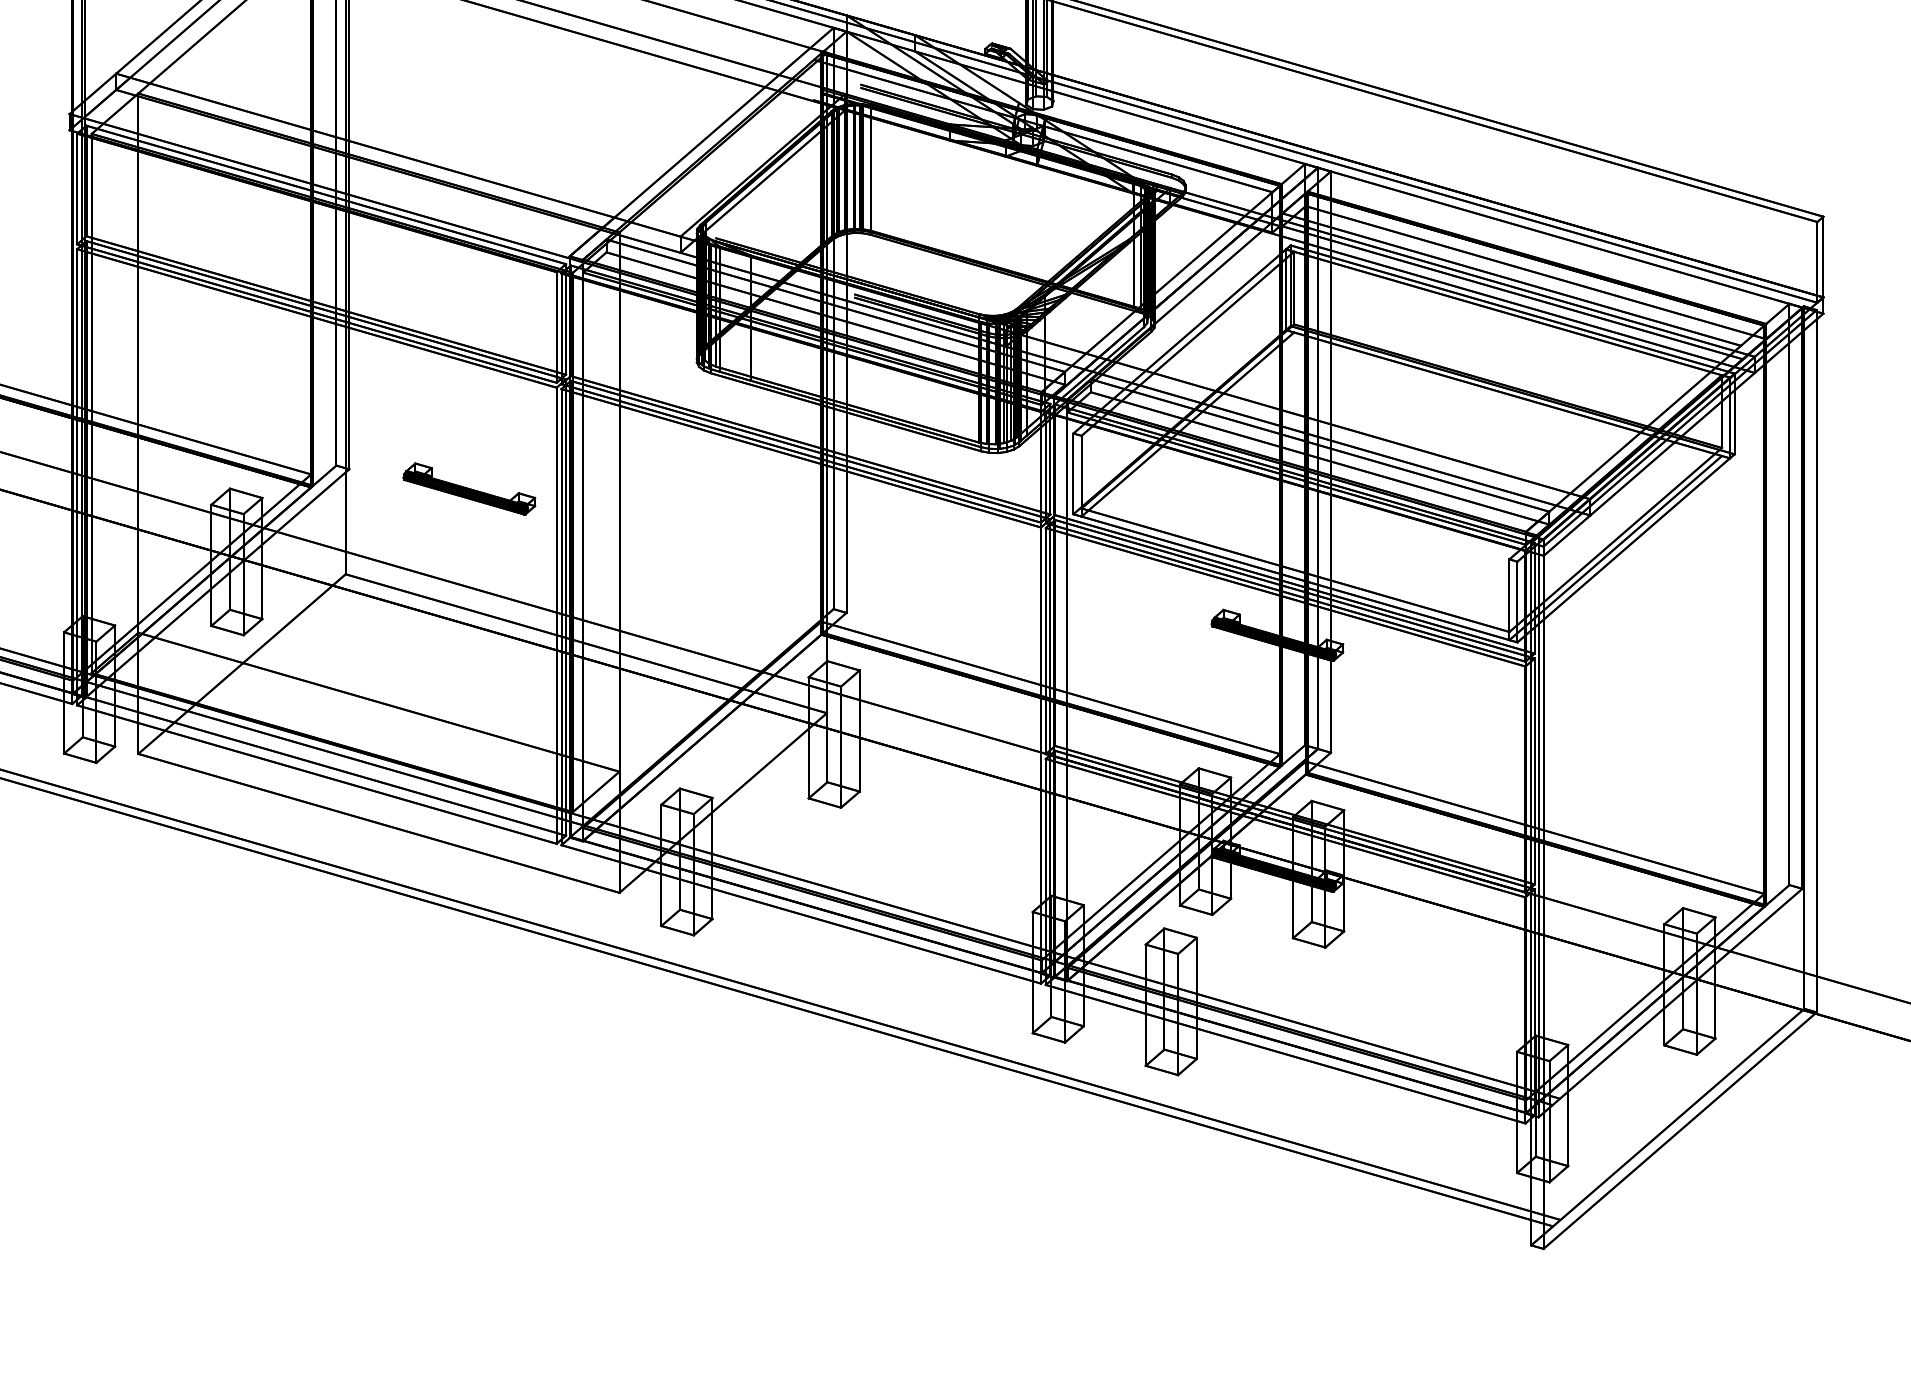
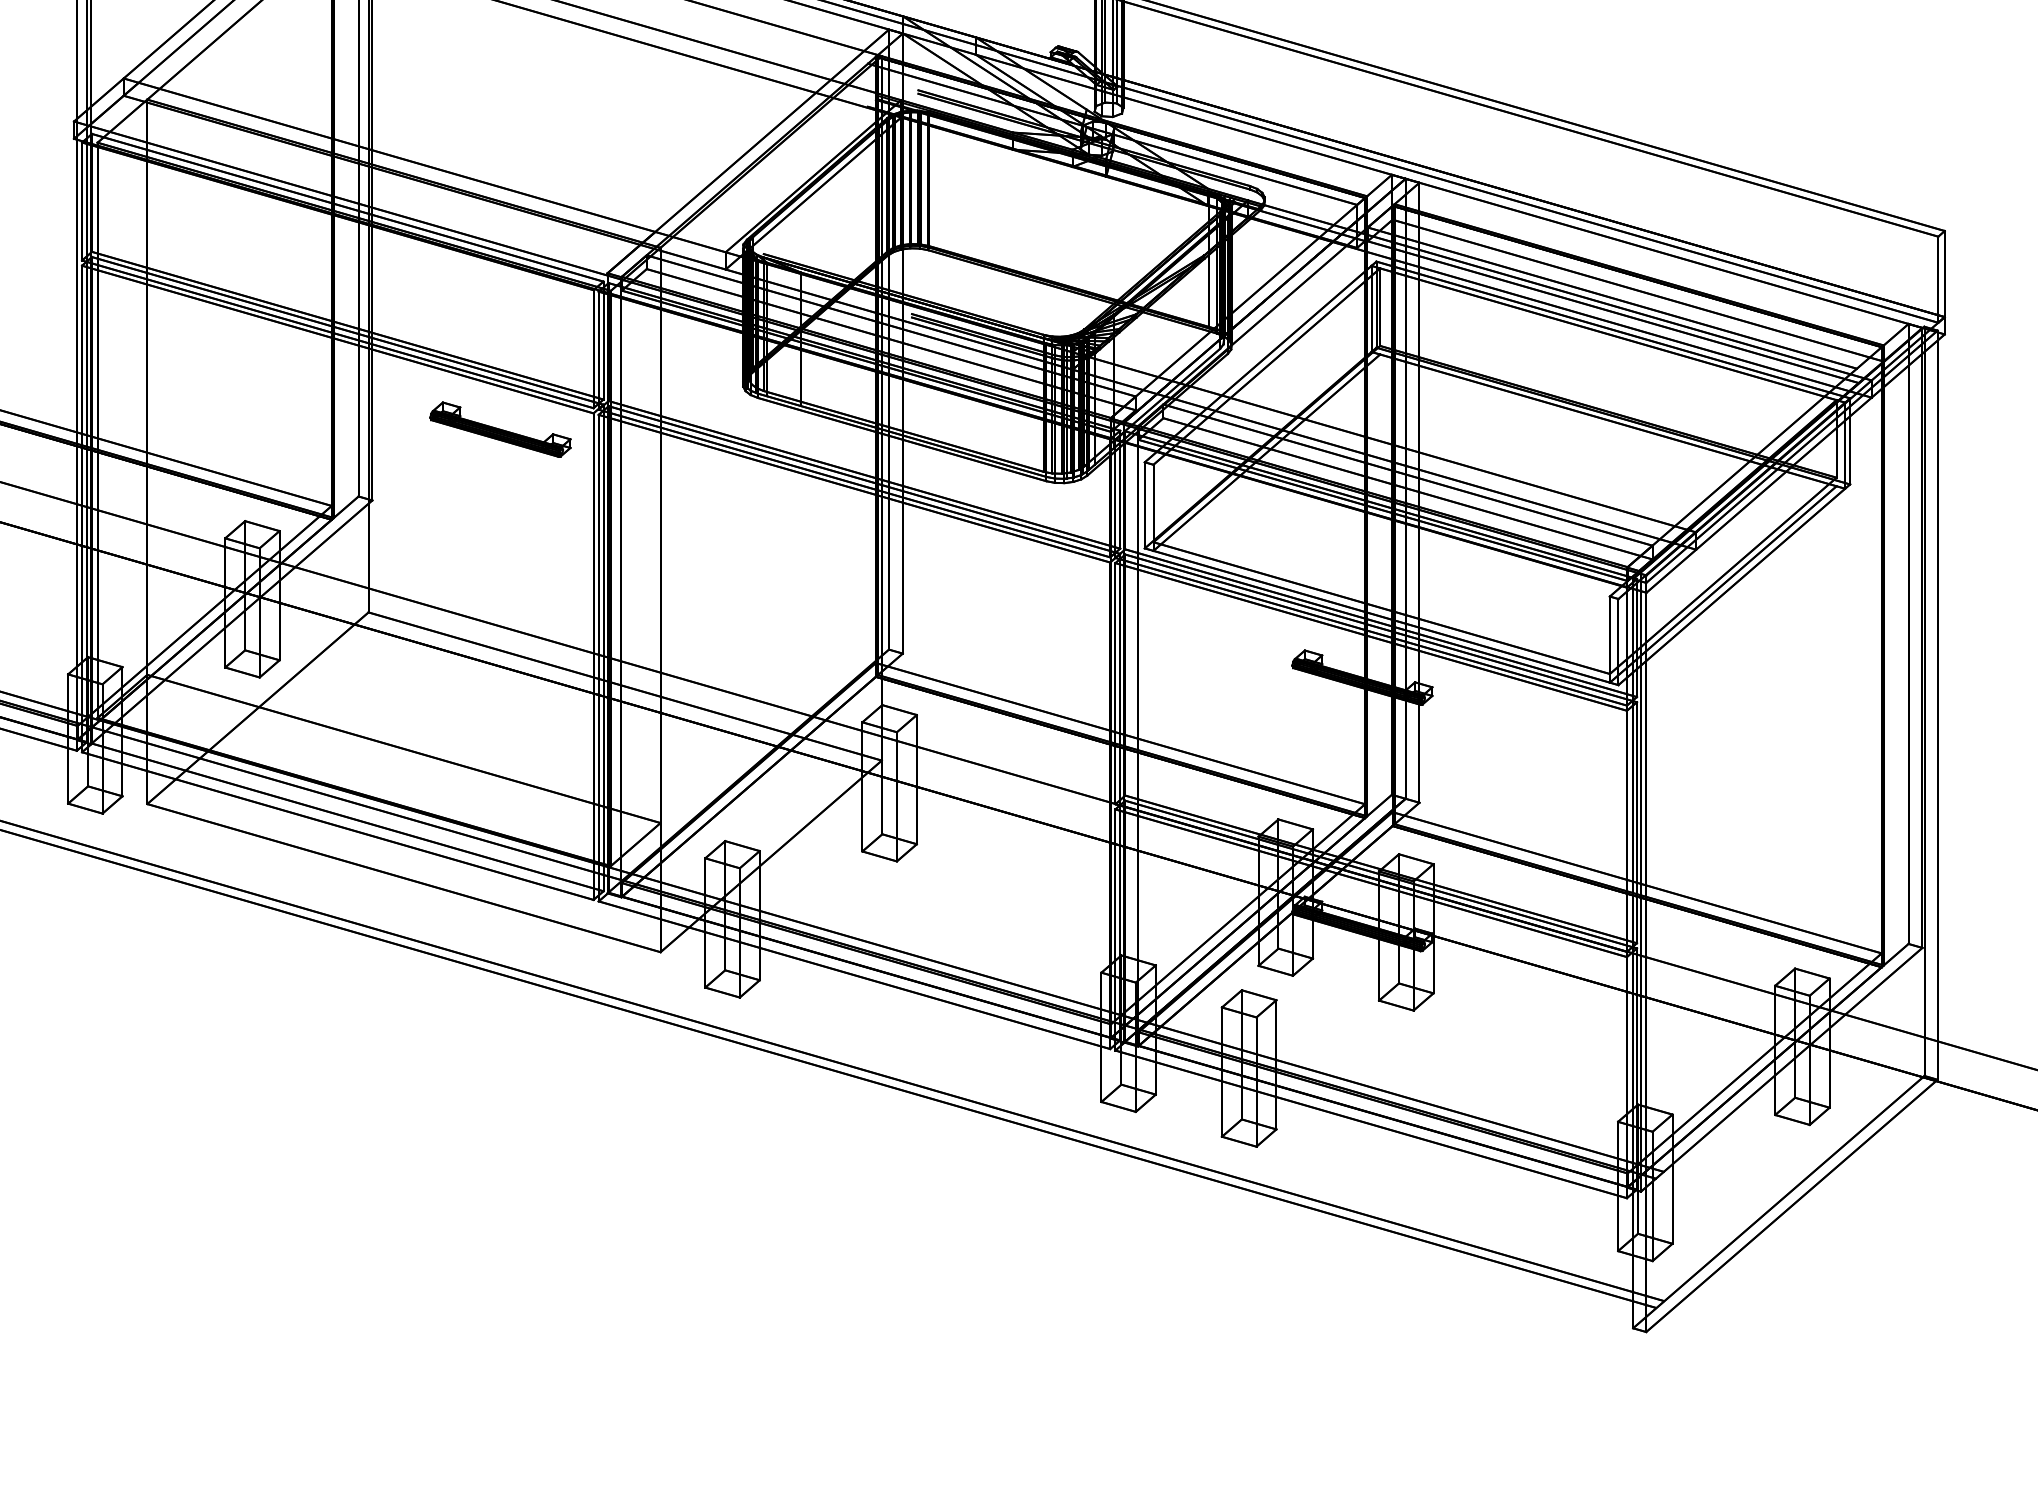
part: (469, 488) -> (500, 429), moved

